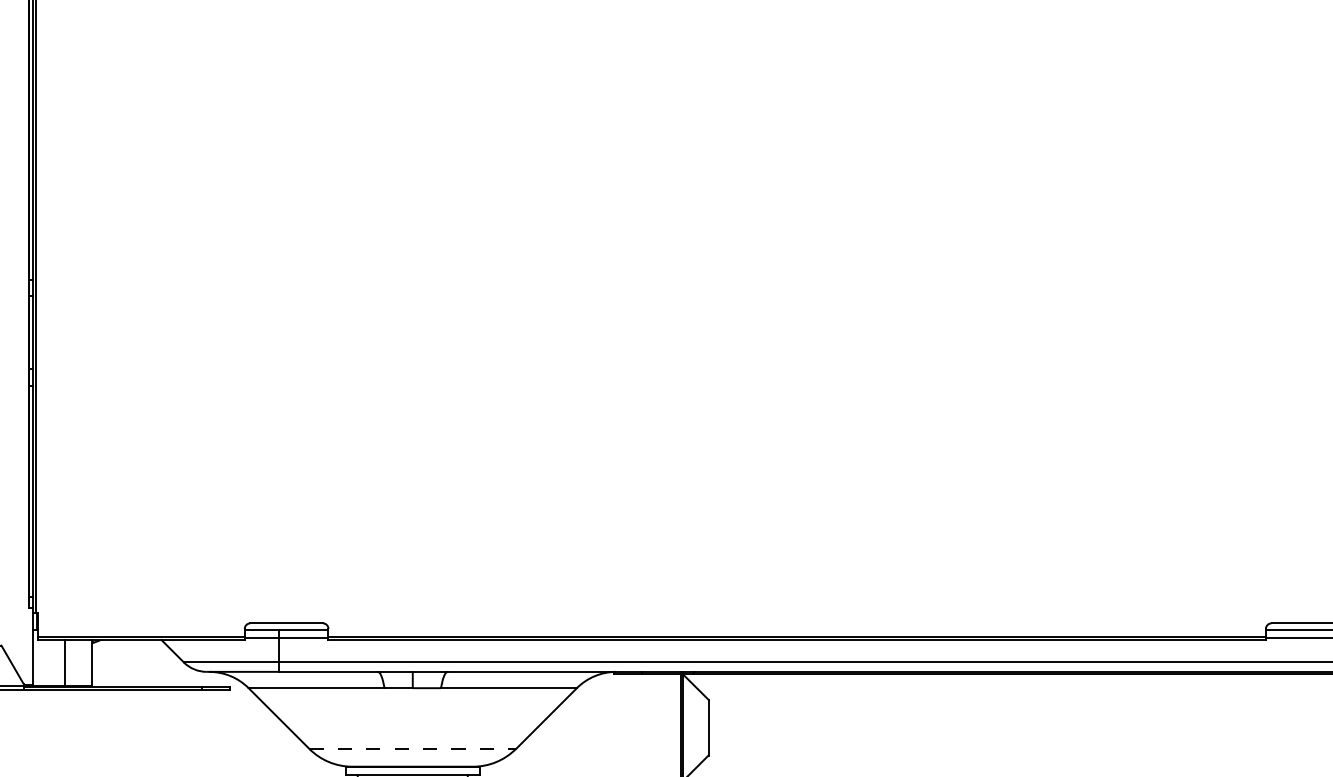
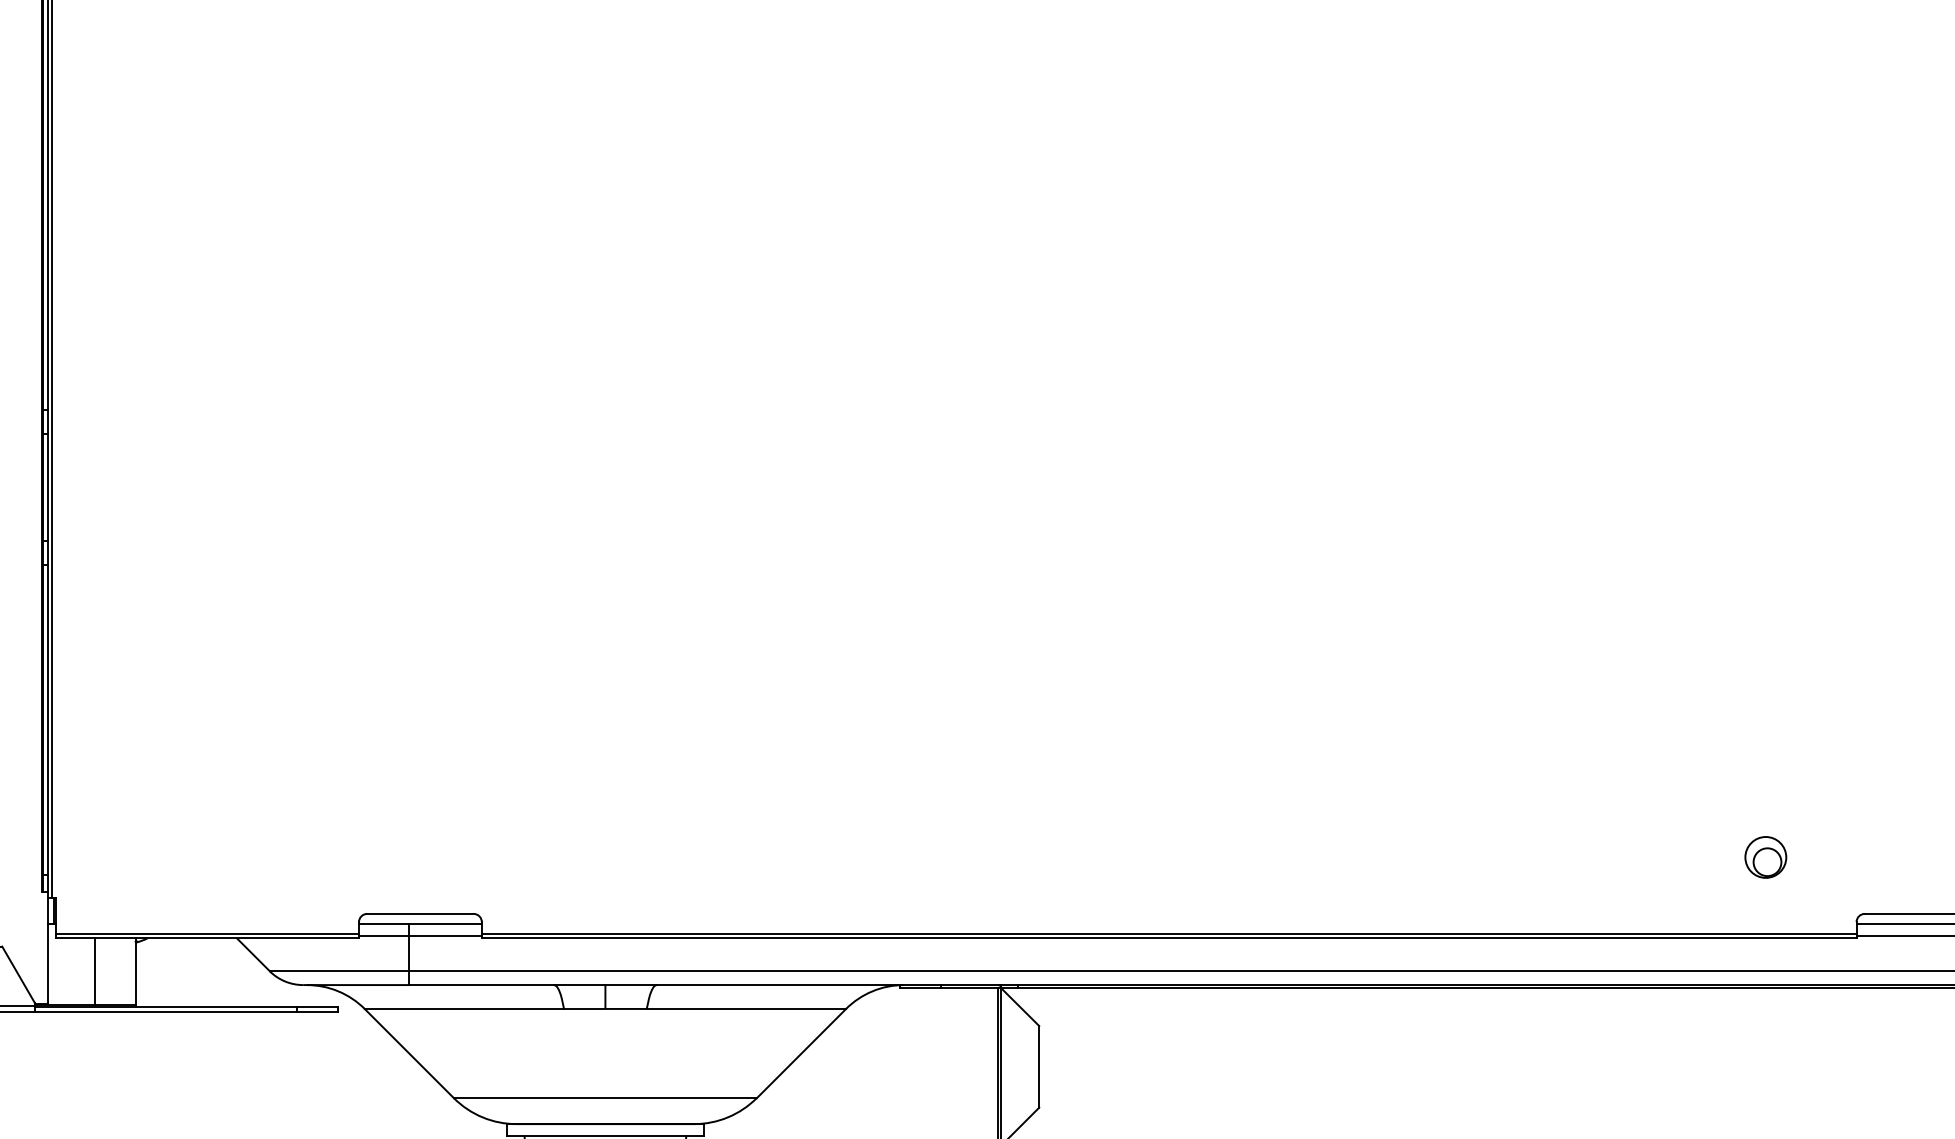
part: (1203, 584) -> (1765, 856), added
line: (413, 749) -> (606, 1098), dashed -> solid

